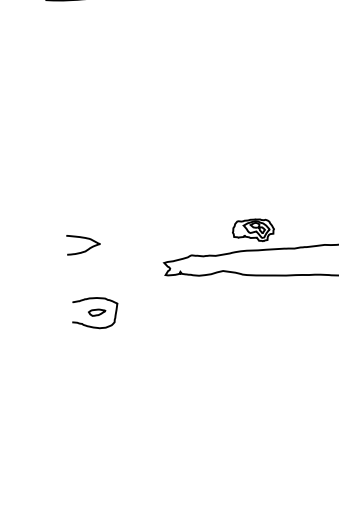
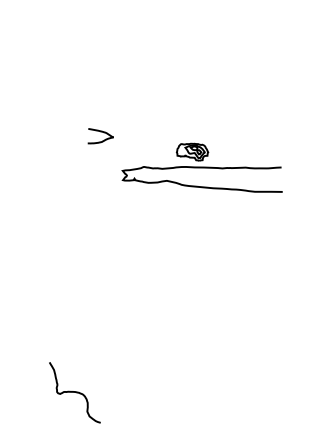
curve: (82, 239) -> (100, 132), moved
part: (95, 313) -> (67, 204), removed

